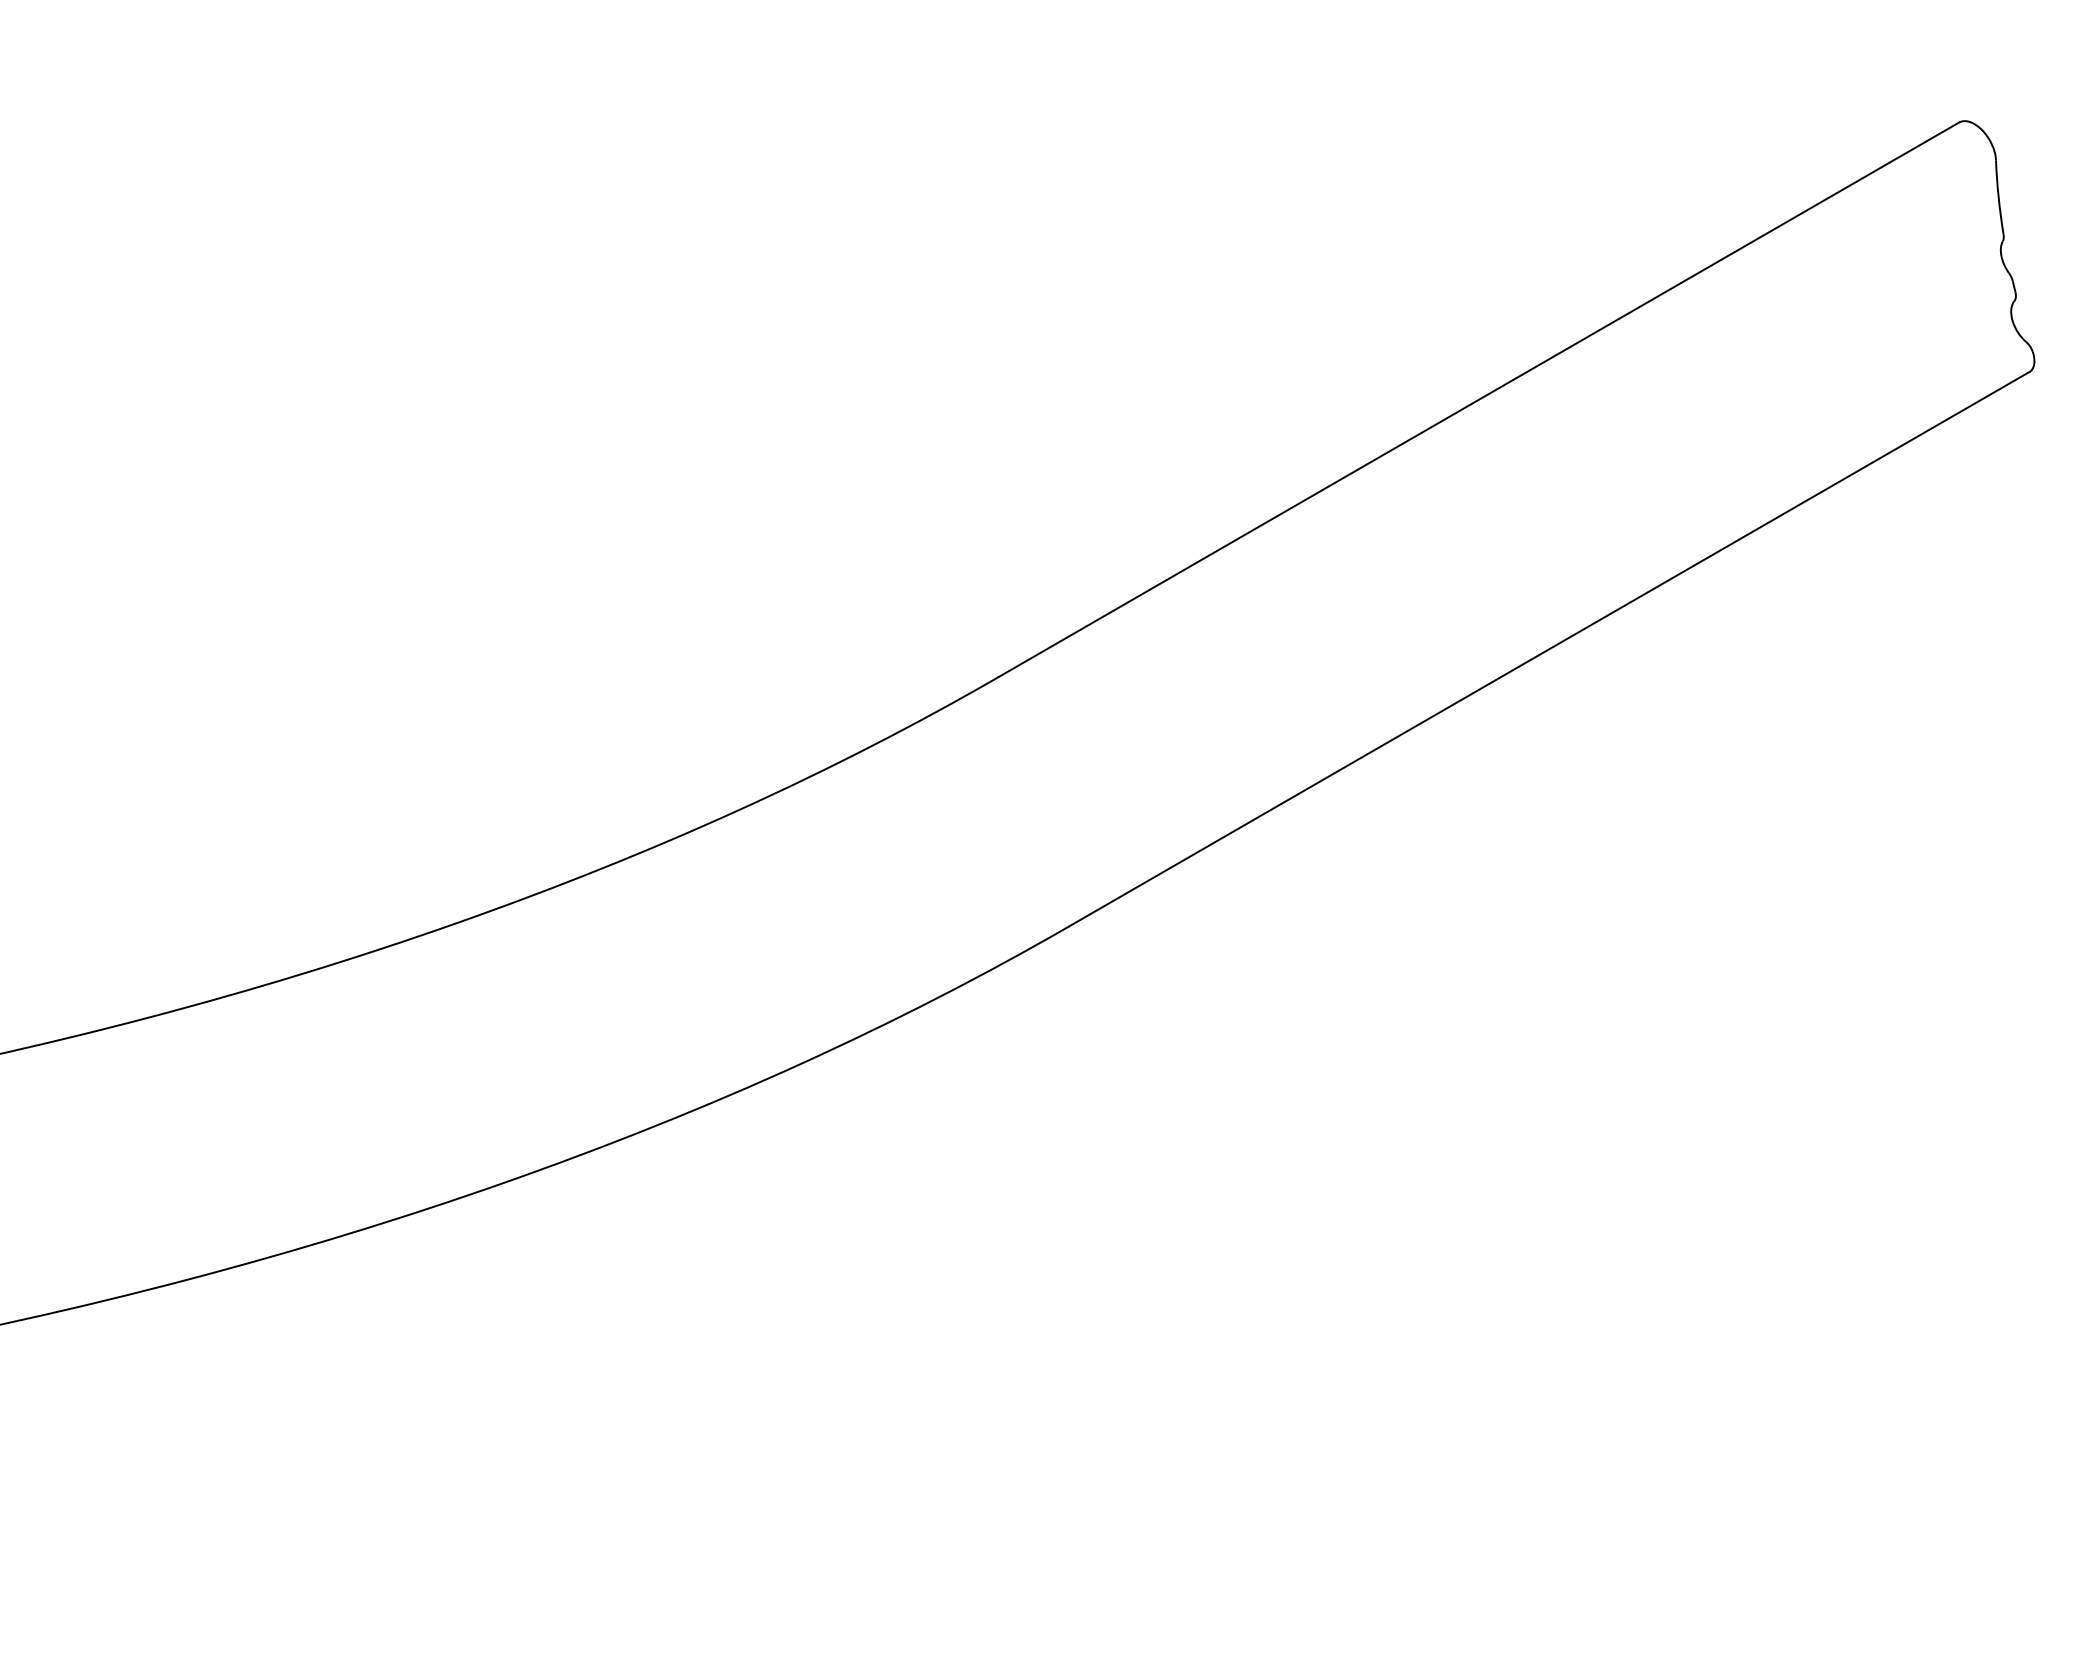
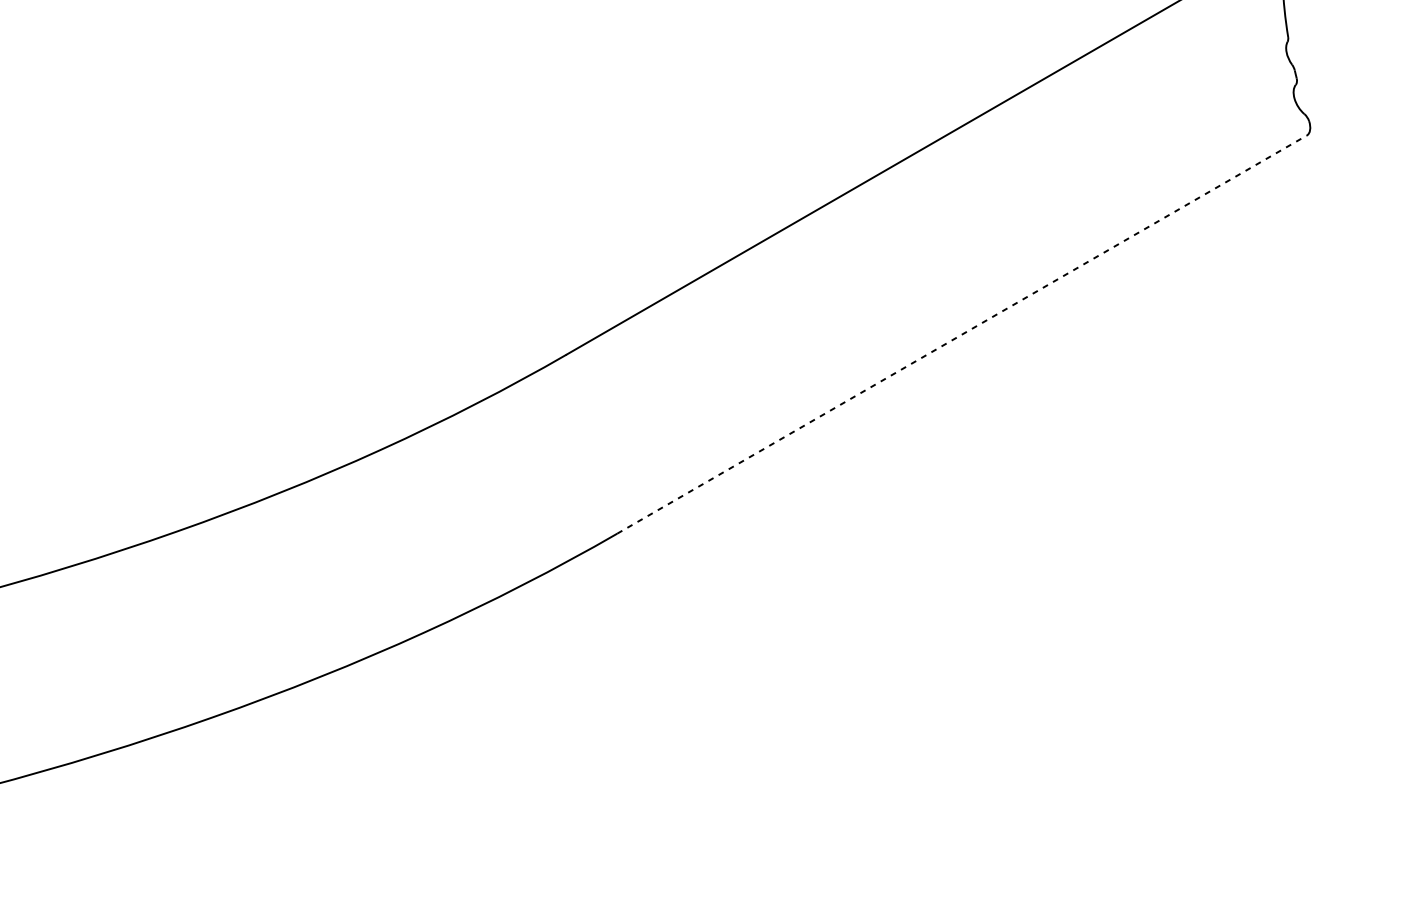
line: (1549, 648) -> (962, 334), solid -> dashed

